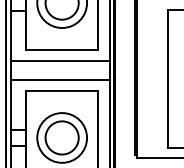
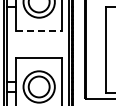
line: (62, 49) -> (39, 31), solid -> dashed
line: (61, 60) -> (38, 38), removed
line: (61, 80) -> (38, 50), removed

